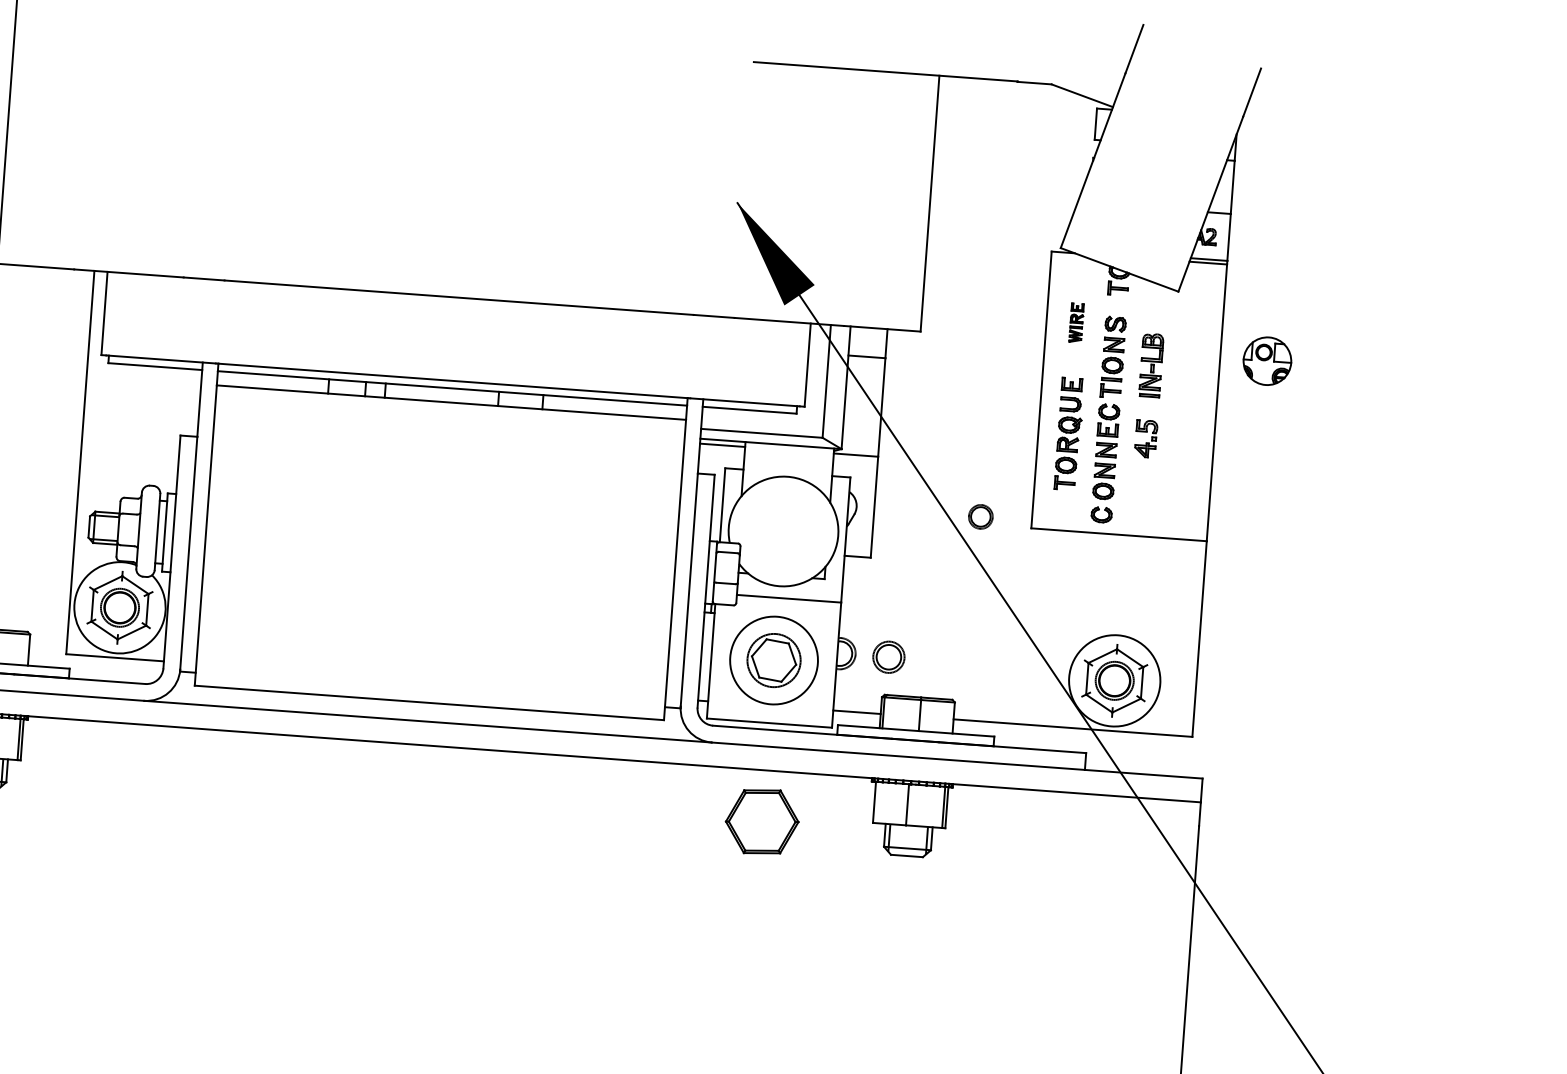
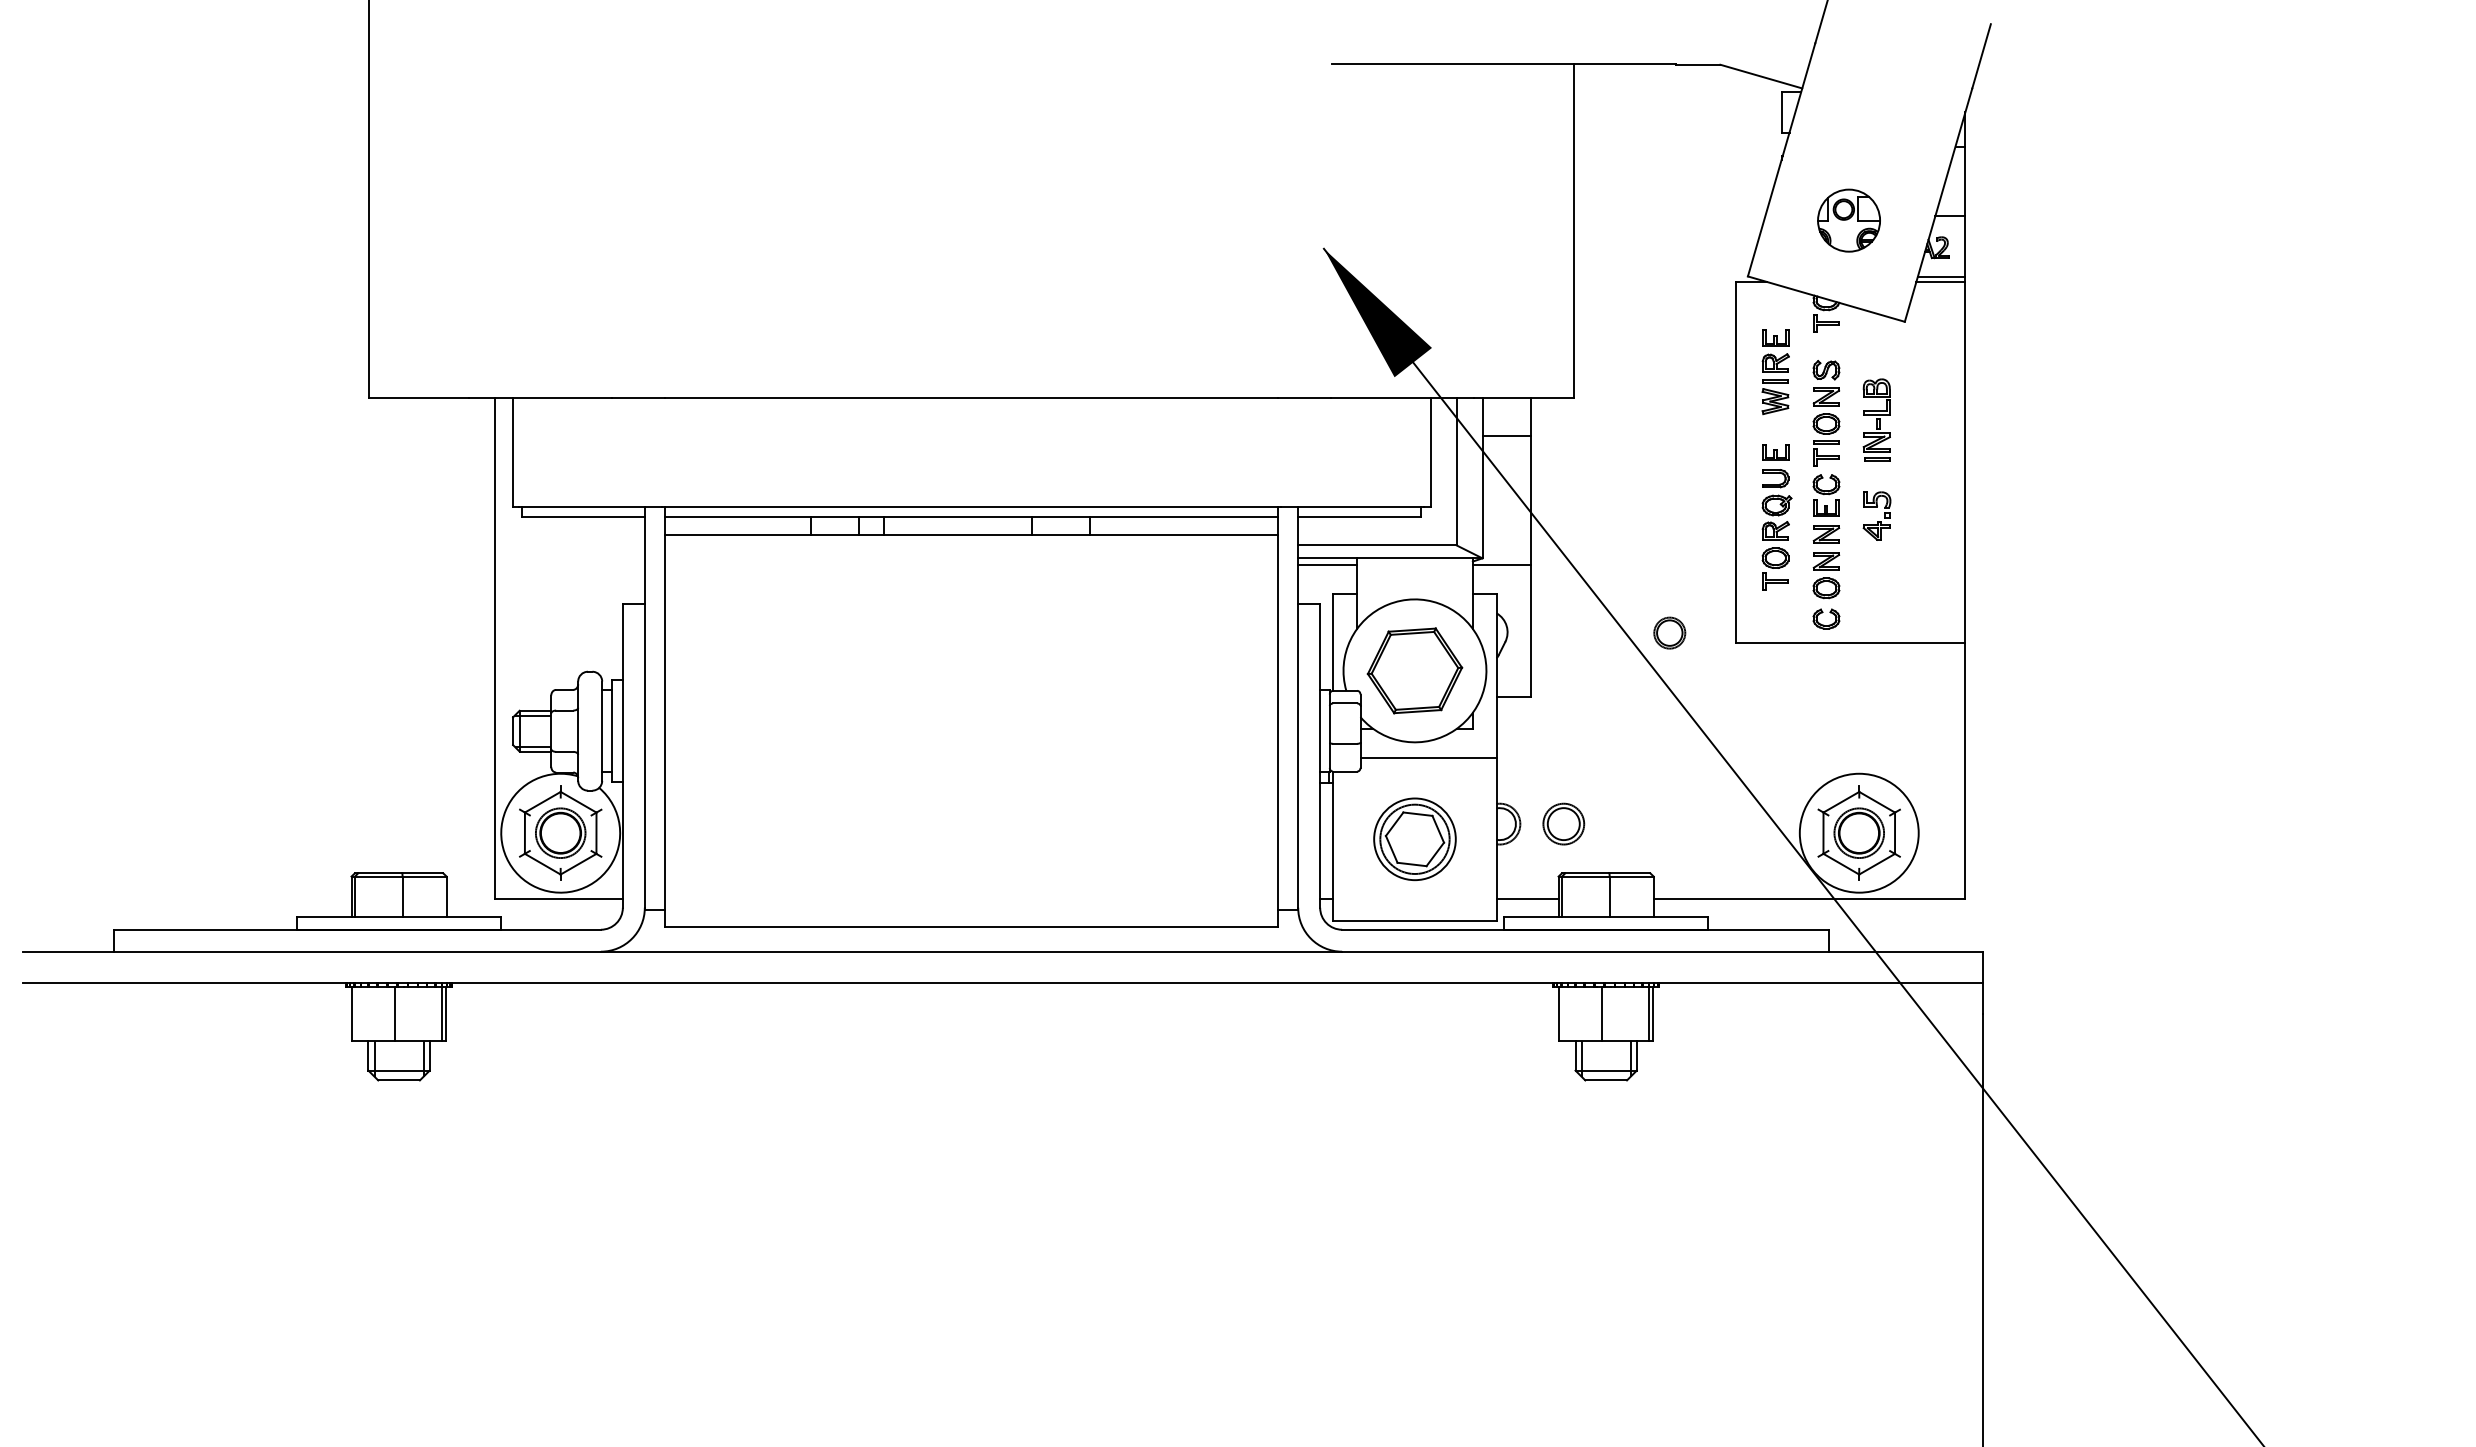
part: (1076, 323) -> (1775, 372), size x1.67
part: (1267, 361) -> (1848, 220), moved
circle: (773, 660) -> (1414, 839), size x0.71
part: (761, 821) -> (1414, 670), moved

